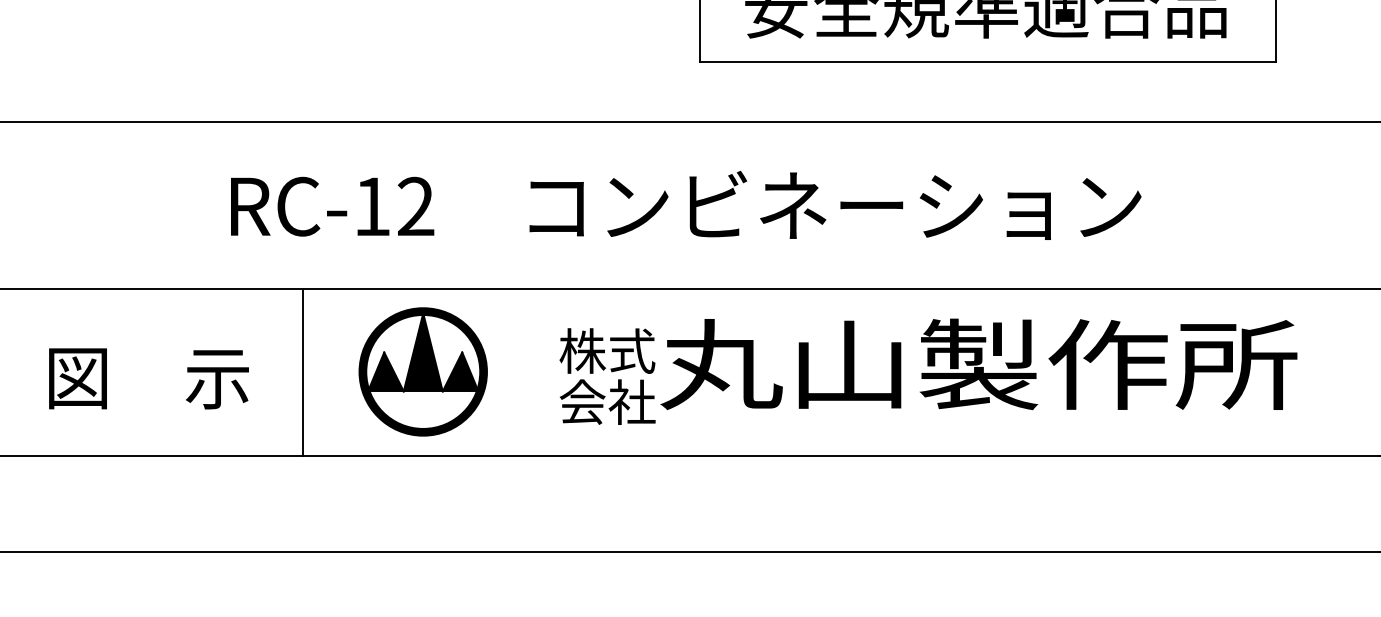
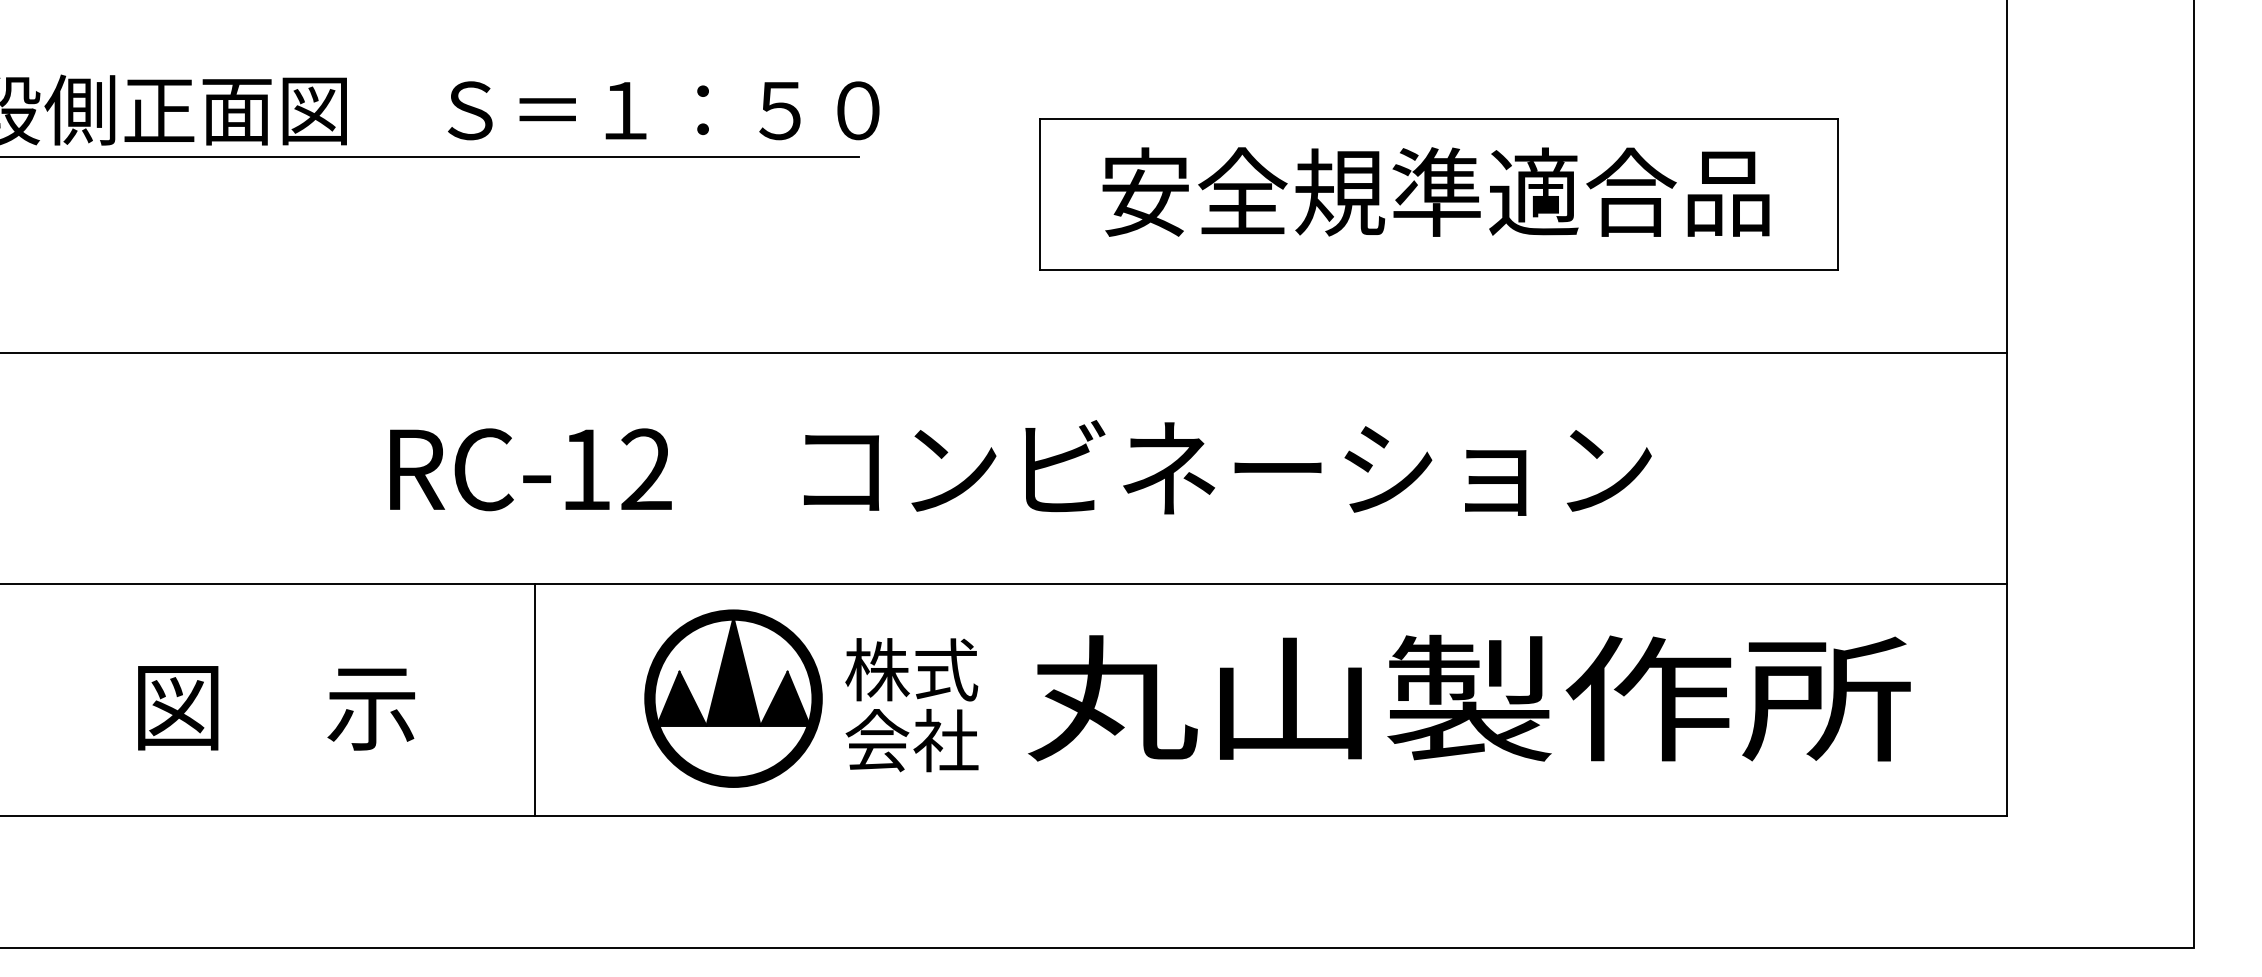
text: (978, 363) -> (1469, 697), moved
part: (423, 371) -> (733, 698), moved
line: (302, 372) -> (534, 699), moved

